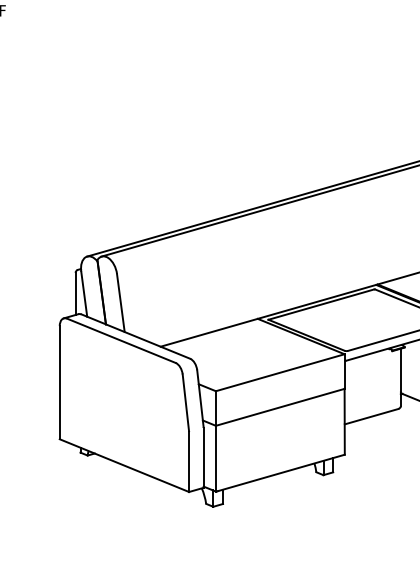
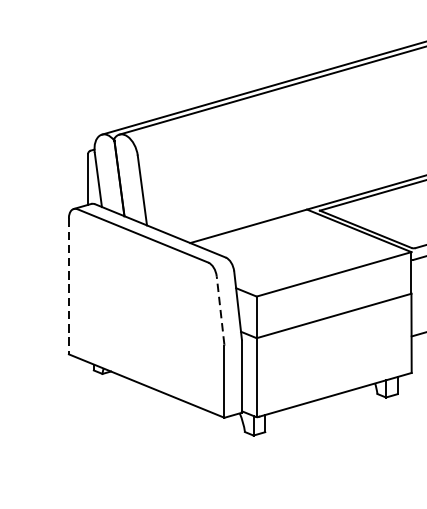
line: (59, 382) -> (68, 286), solid -> dashed
line: (185, 402) -> (220, 310), solid -> dashed

